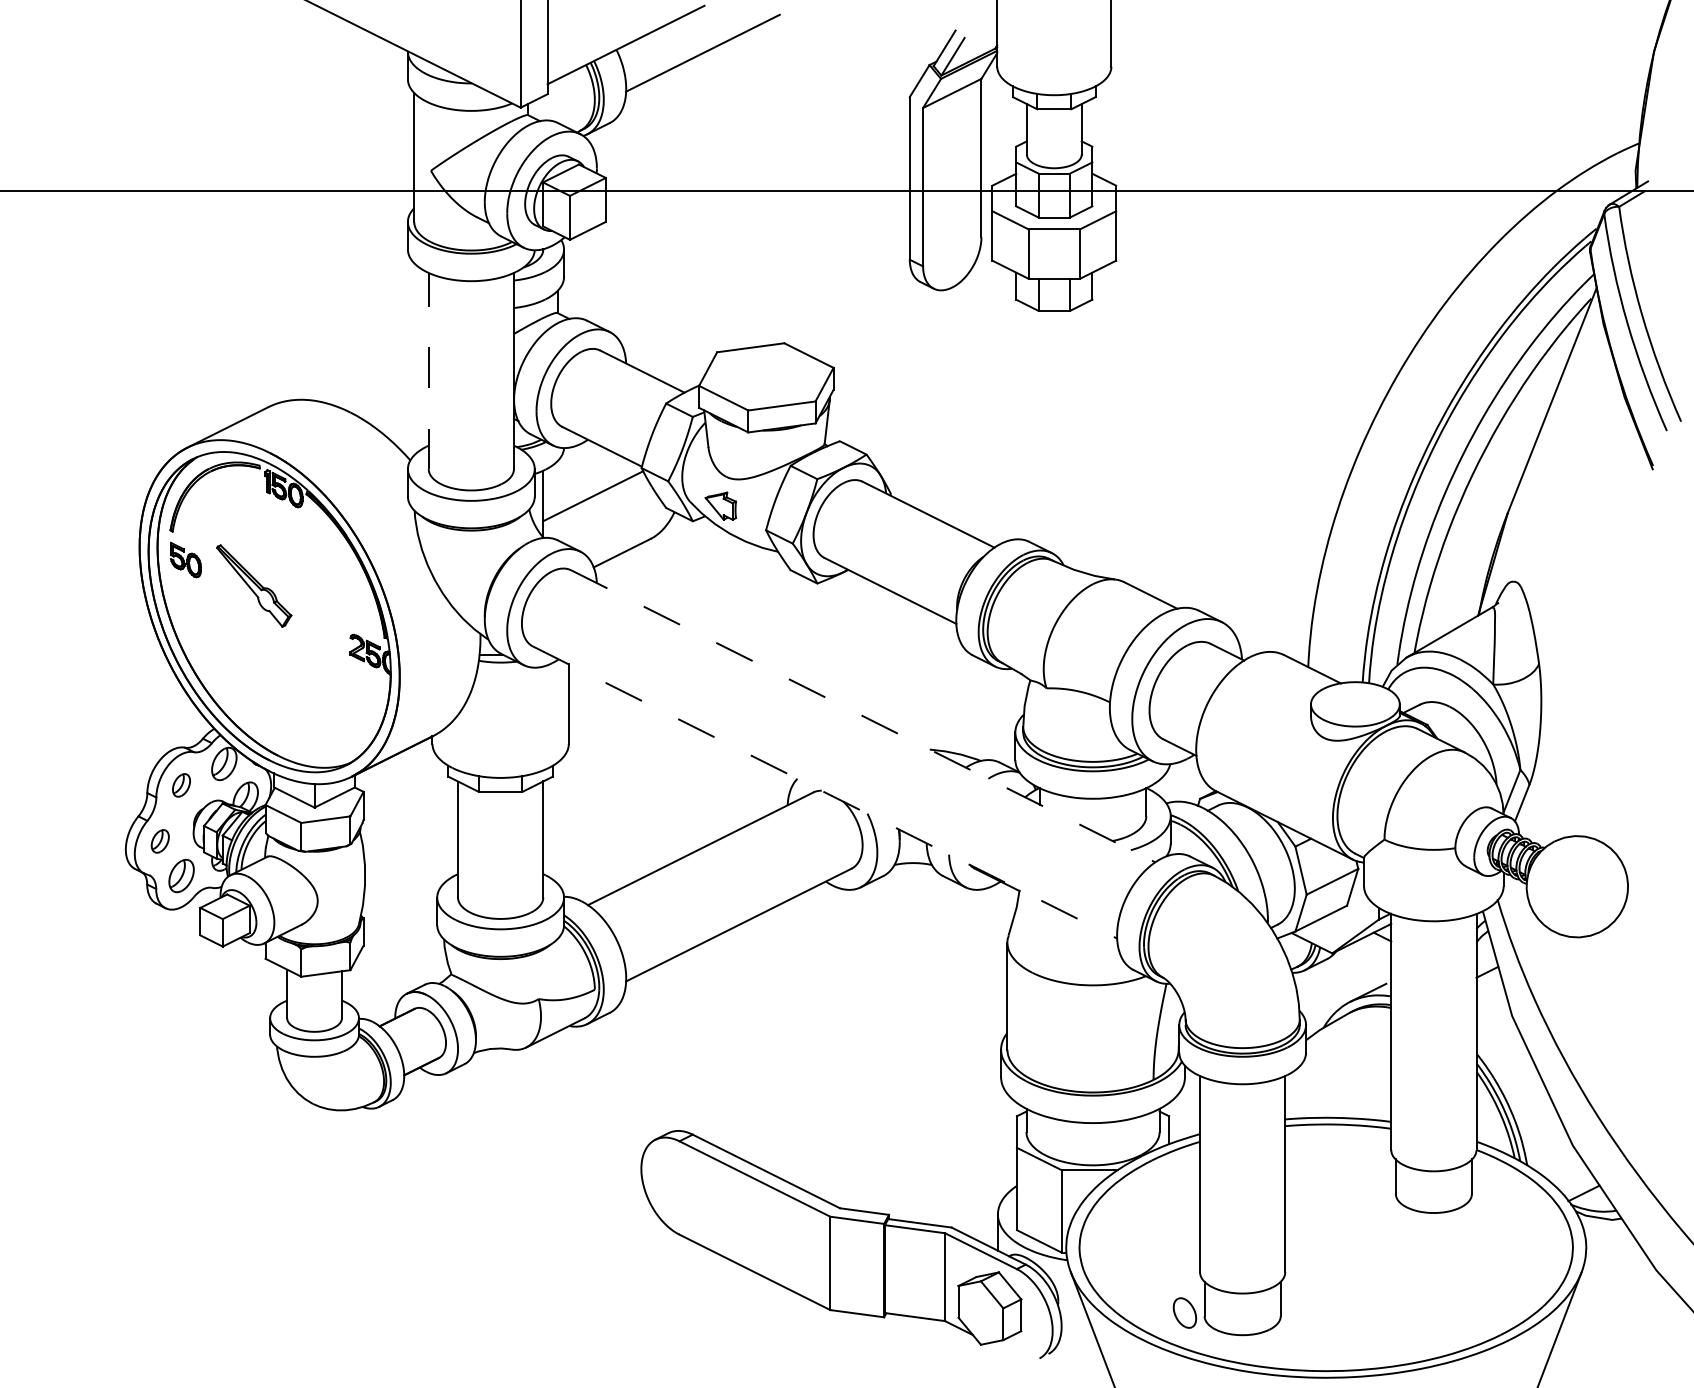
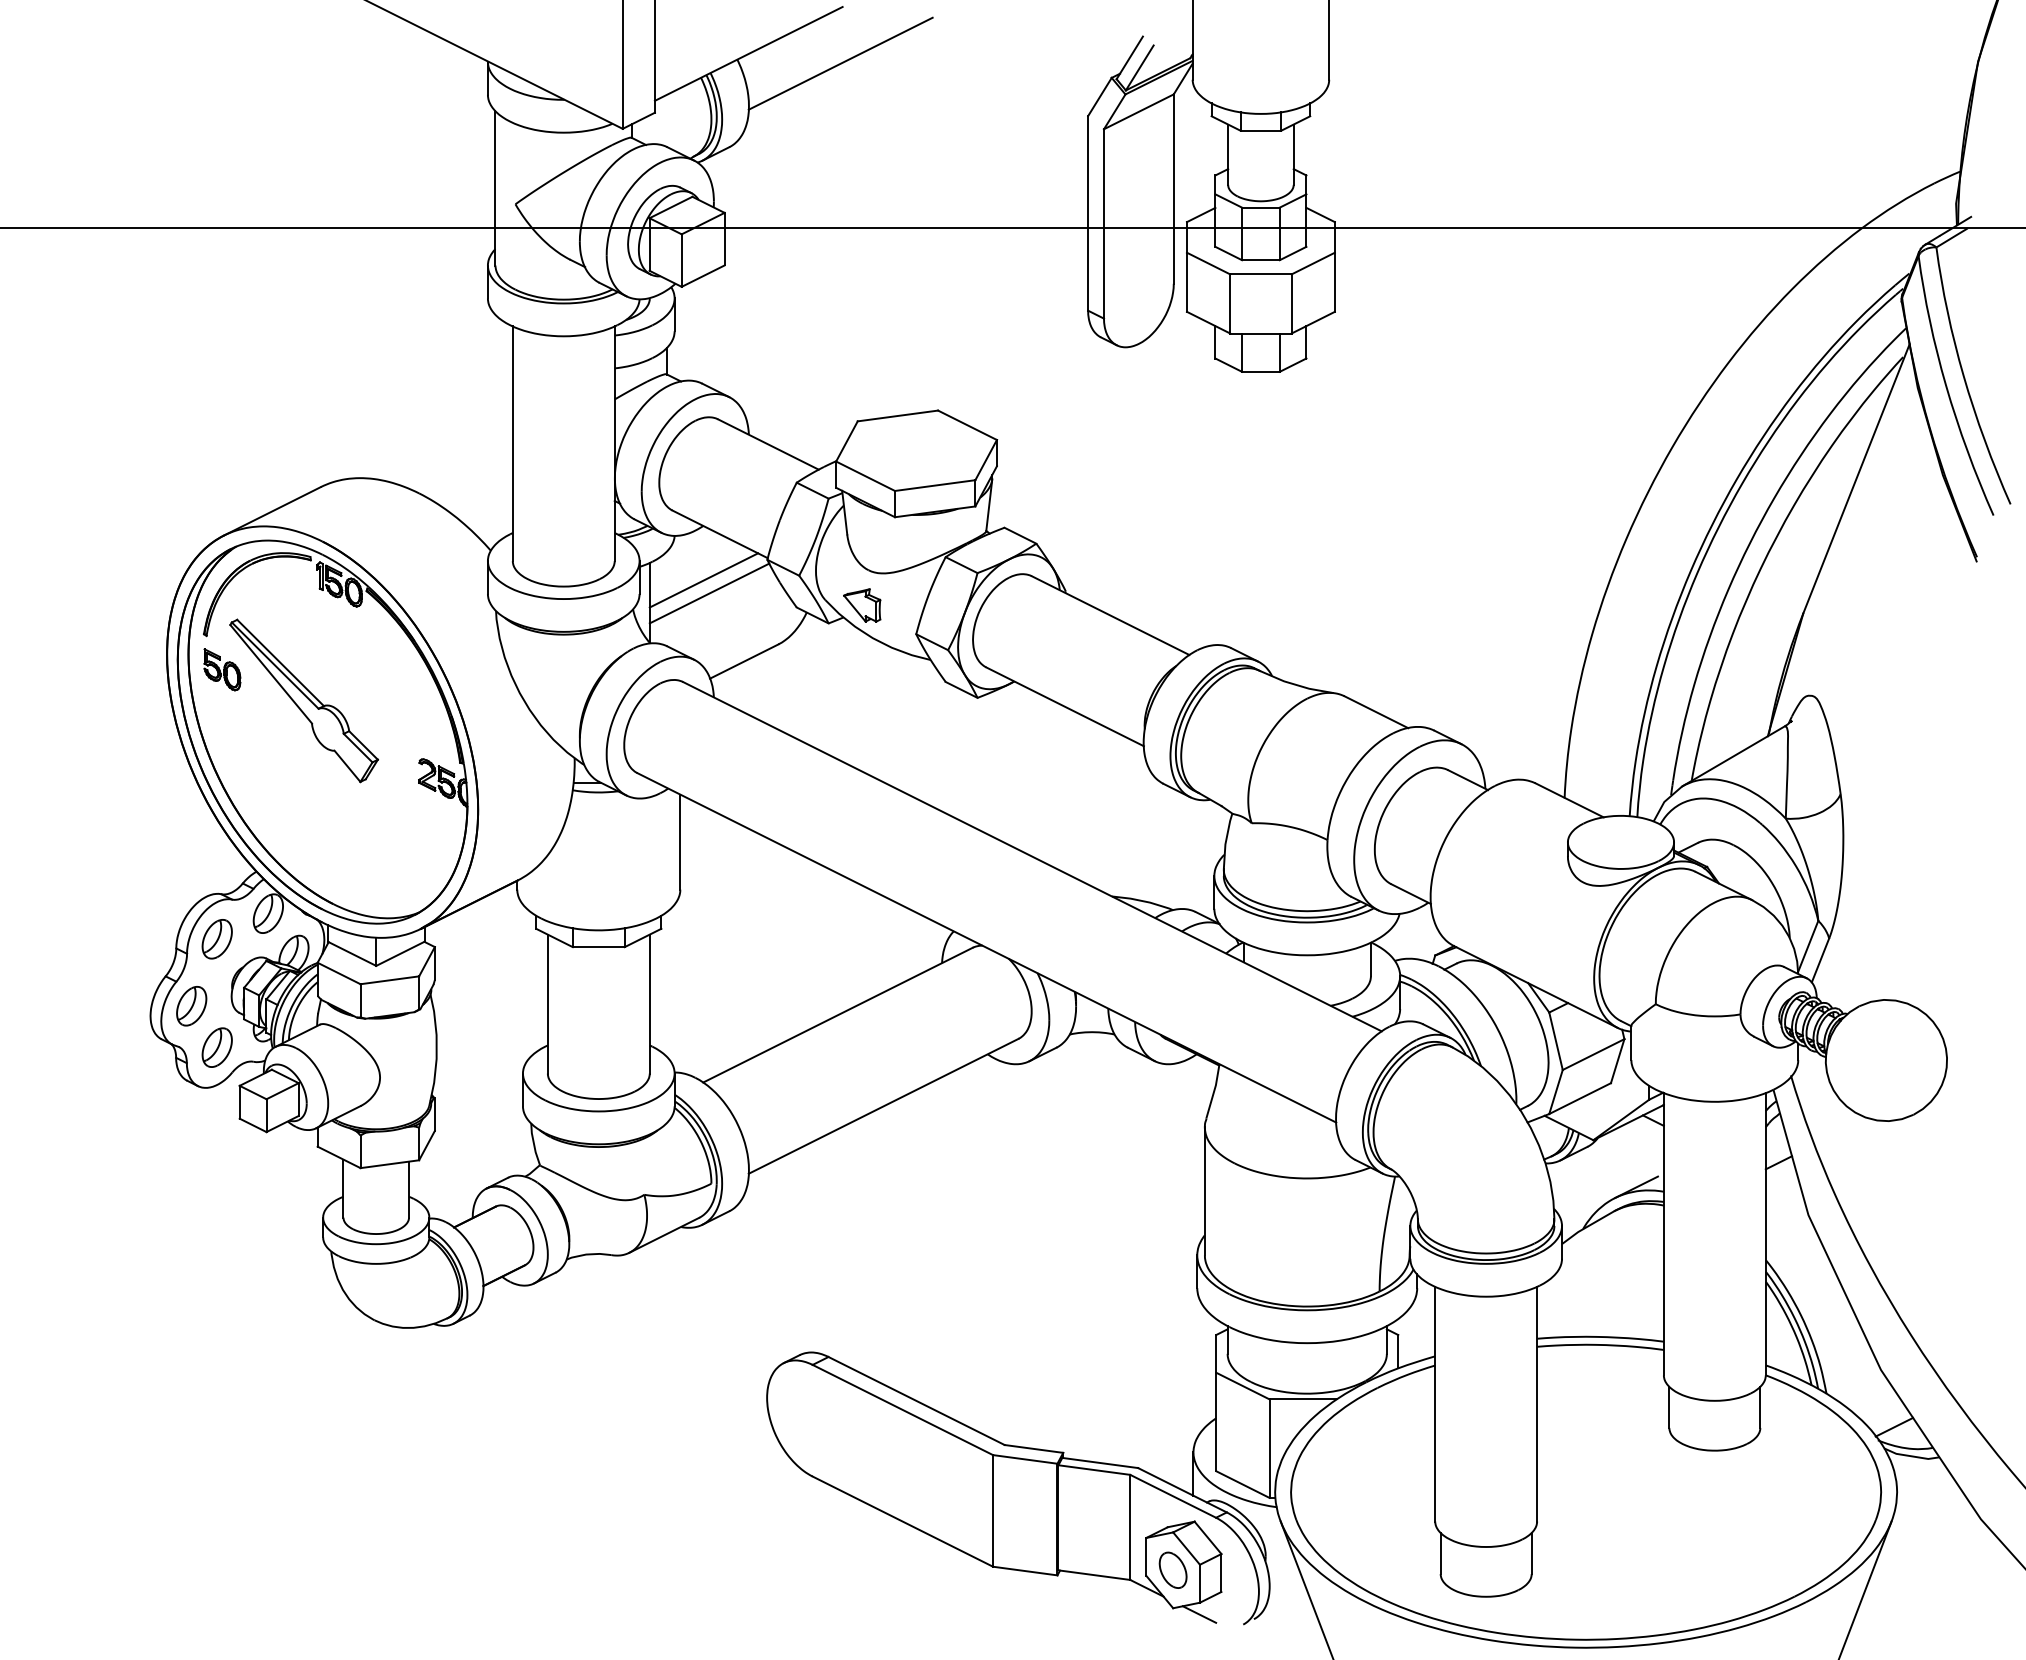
line: (428, 370) -> (512, 443), dashed -> solid
line: (588, 485) -> (703, 580), added
part: (253, 585) -> (303, 700), size x1.67
line: (863, 716) -> (1032, 856), dashed -> solid
part: (180, 785) -> (216, 939), size x1.43
line: (824, 792) -> (986, 947), dashed -> solid
part: (160, 841) -> (191, 1006), size x1.43
part: (1184, 1312) -> (1172, 1569), moved
line: (1002, 1349) -> (1199, 1614), added

